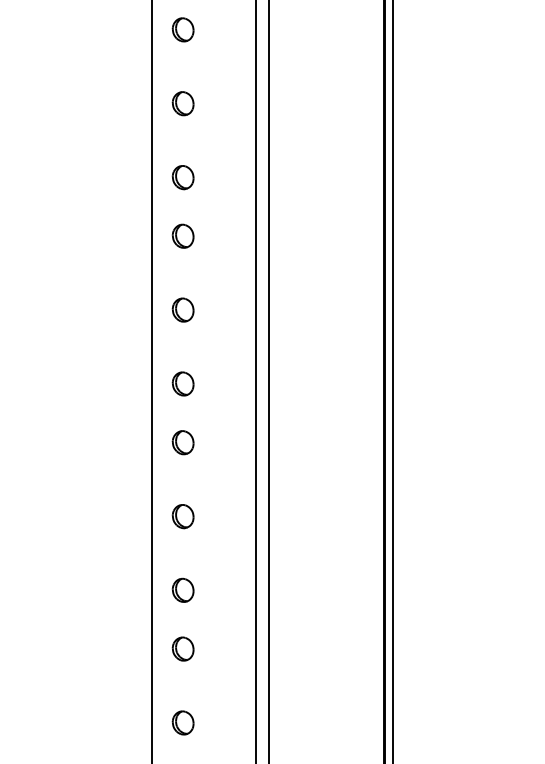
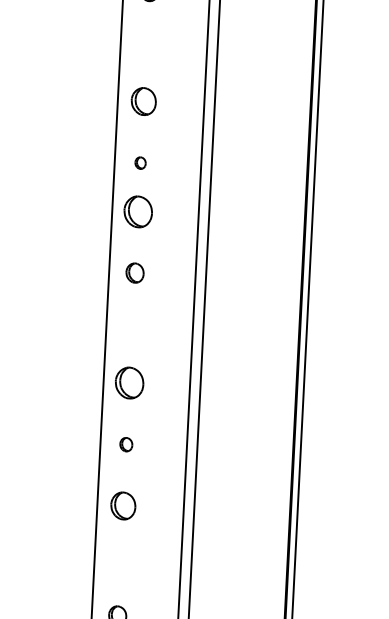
part: (182, 29) -> (146, 40), removed
part: (182, 103) -> (143, 101), size x1.4
part: (182, 177) -> (140, 162), size x0.6
part: (182, 235) -> (137, 211), size x1.6
part: (182, 383) -> (131, 334), removed
part: (182, 442) -> (128, 383), size x1.6
part: (182, 516) -> (125, 444), size x0.7
part: (182, 589) -> (122, 505), size x1.4
part: (182, 648) -> (120, 554), removed

